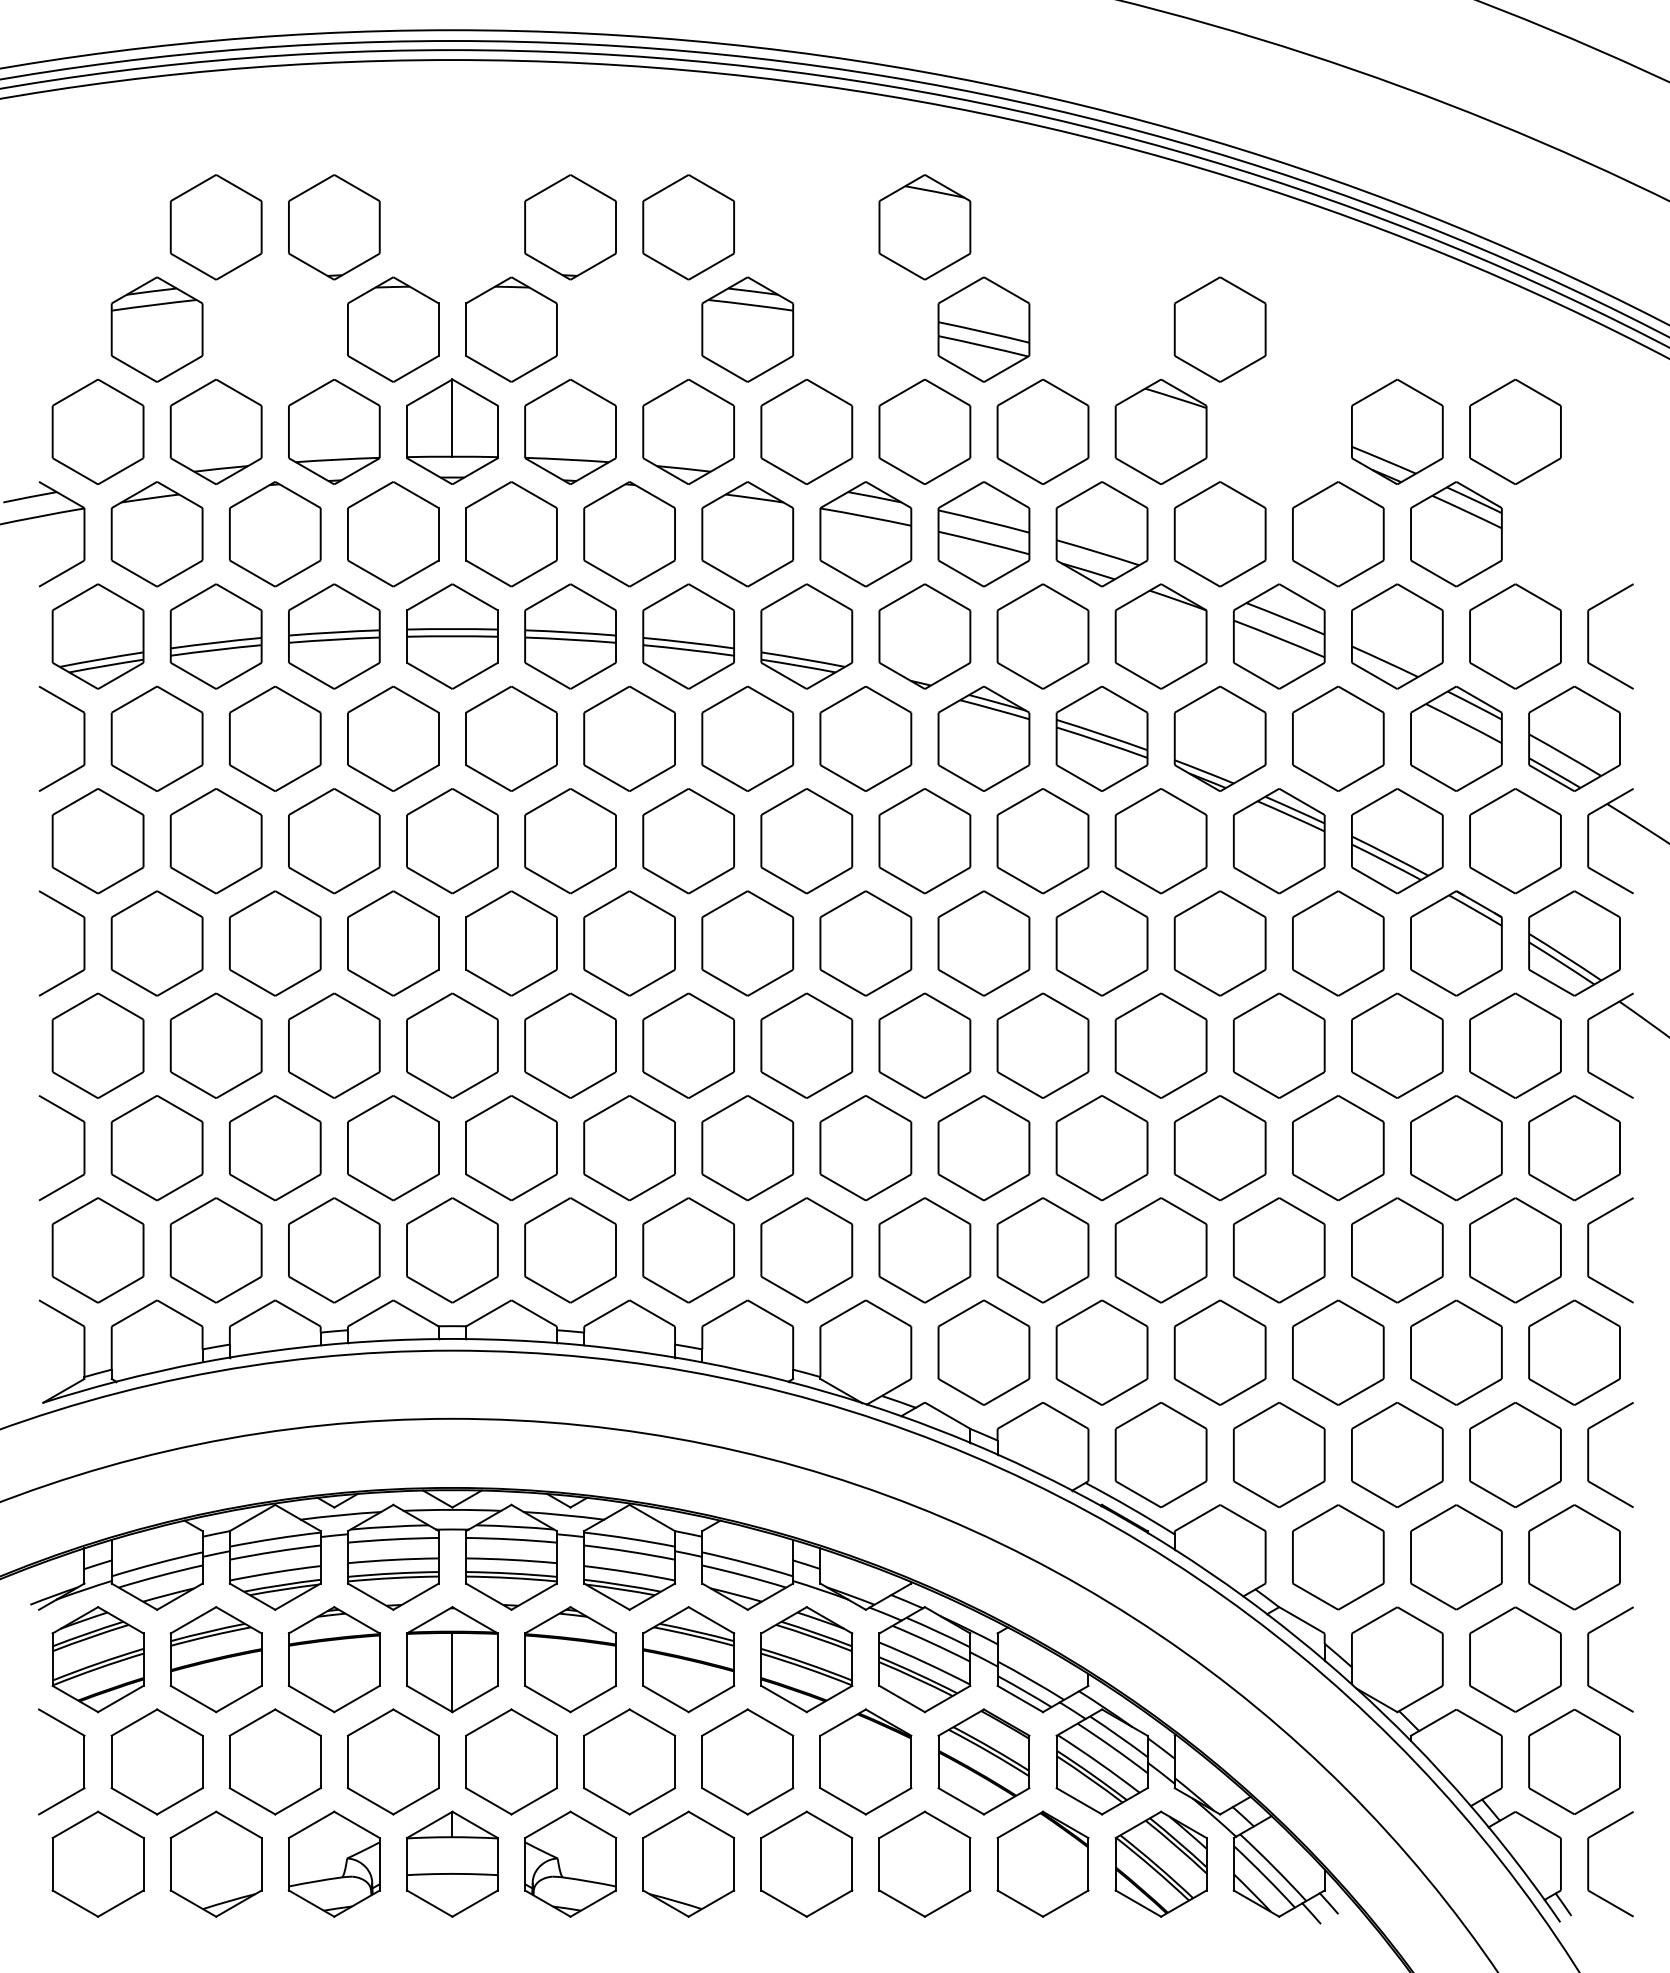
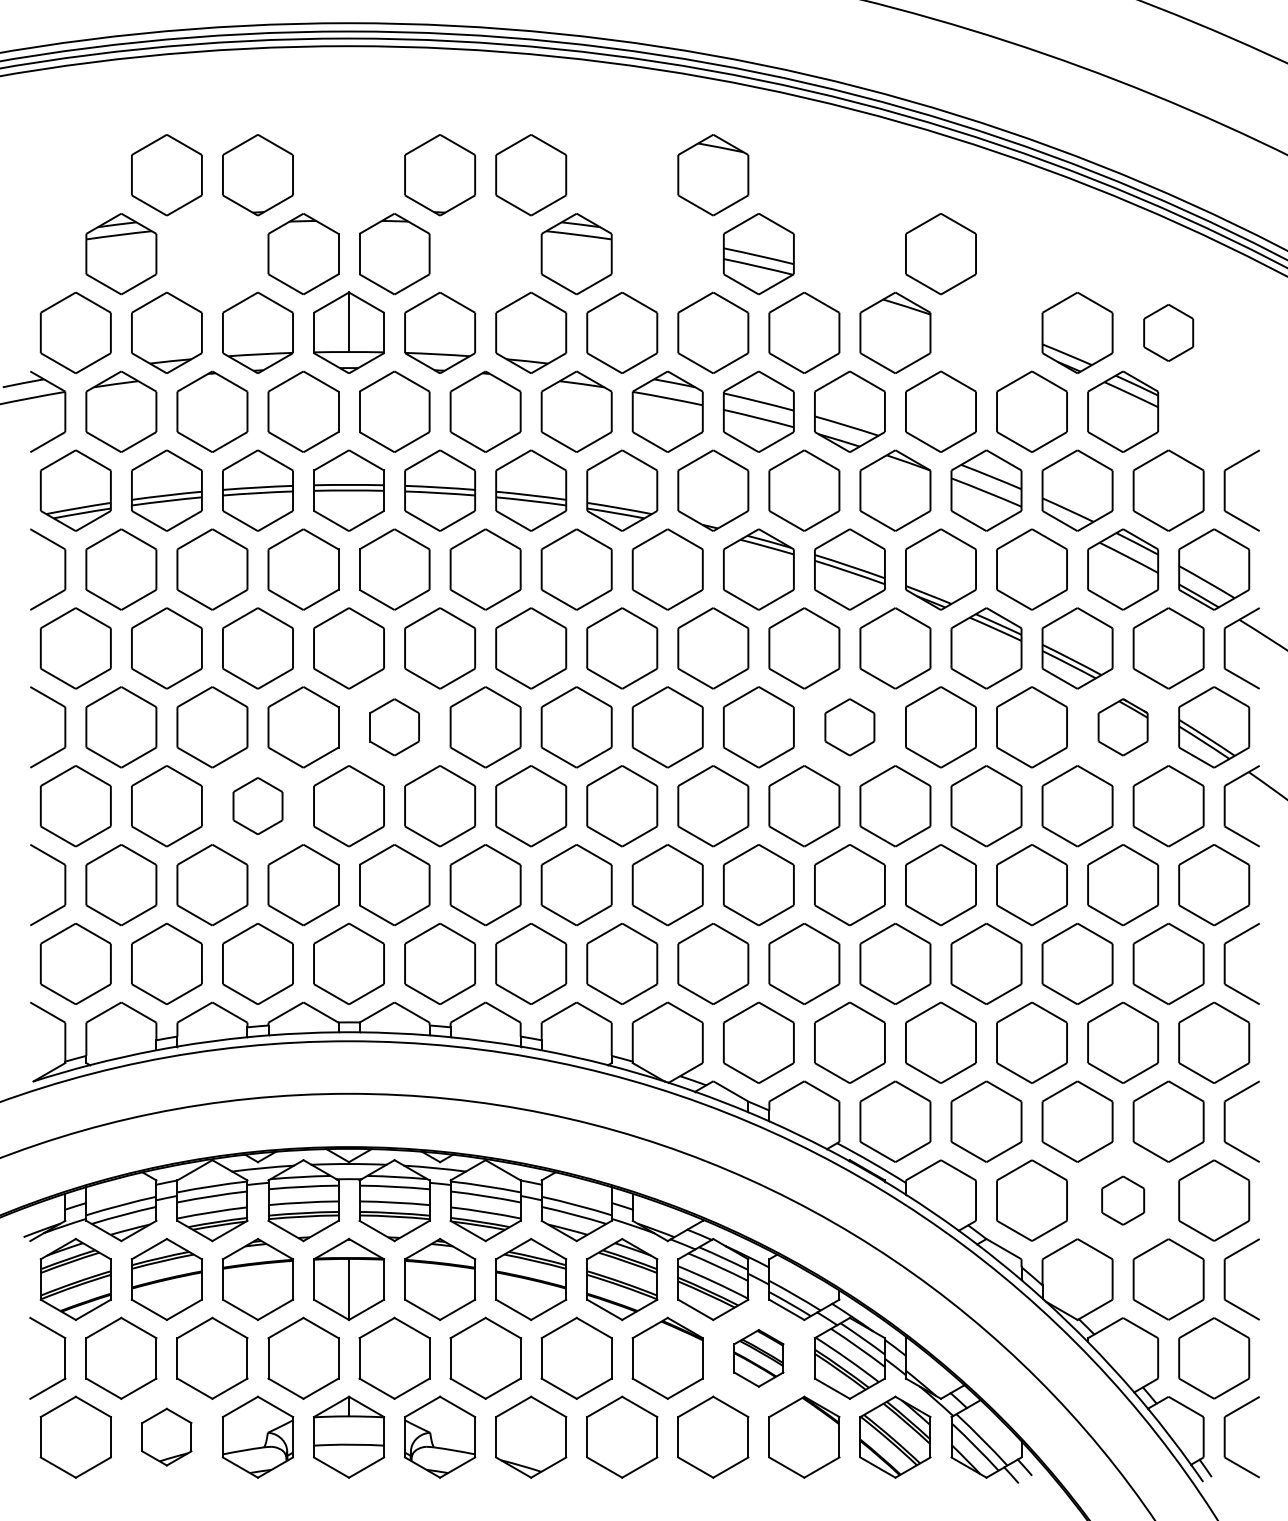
part: (1515, 431) -> (1168, 332), size x0.7
part: (511, 943) -> (394, 727), size x0.7
part: (1101, 943) -> (849, 727), size x0.7
part: (1456, 943) -> (1123, 727), size x0.7
part: (334, 1045) -> (258, 805), size x0.7
part: (1456, 1557) -> (1123, 1200), size x0.6
part: (983, 1761) -> (758, 1358), size x0.7
part: (215, 1863) -> (166, 1436), size x0.7

